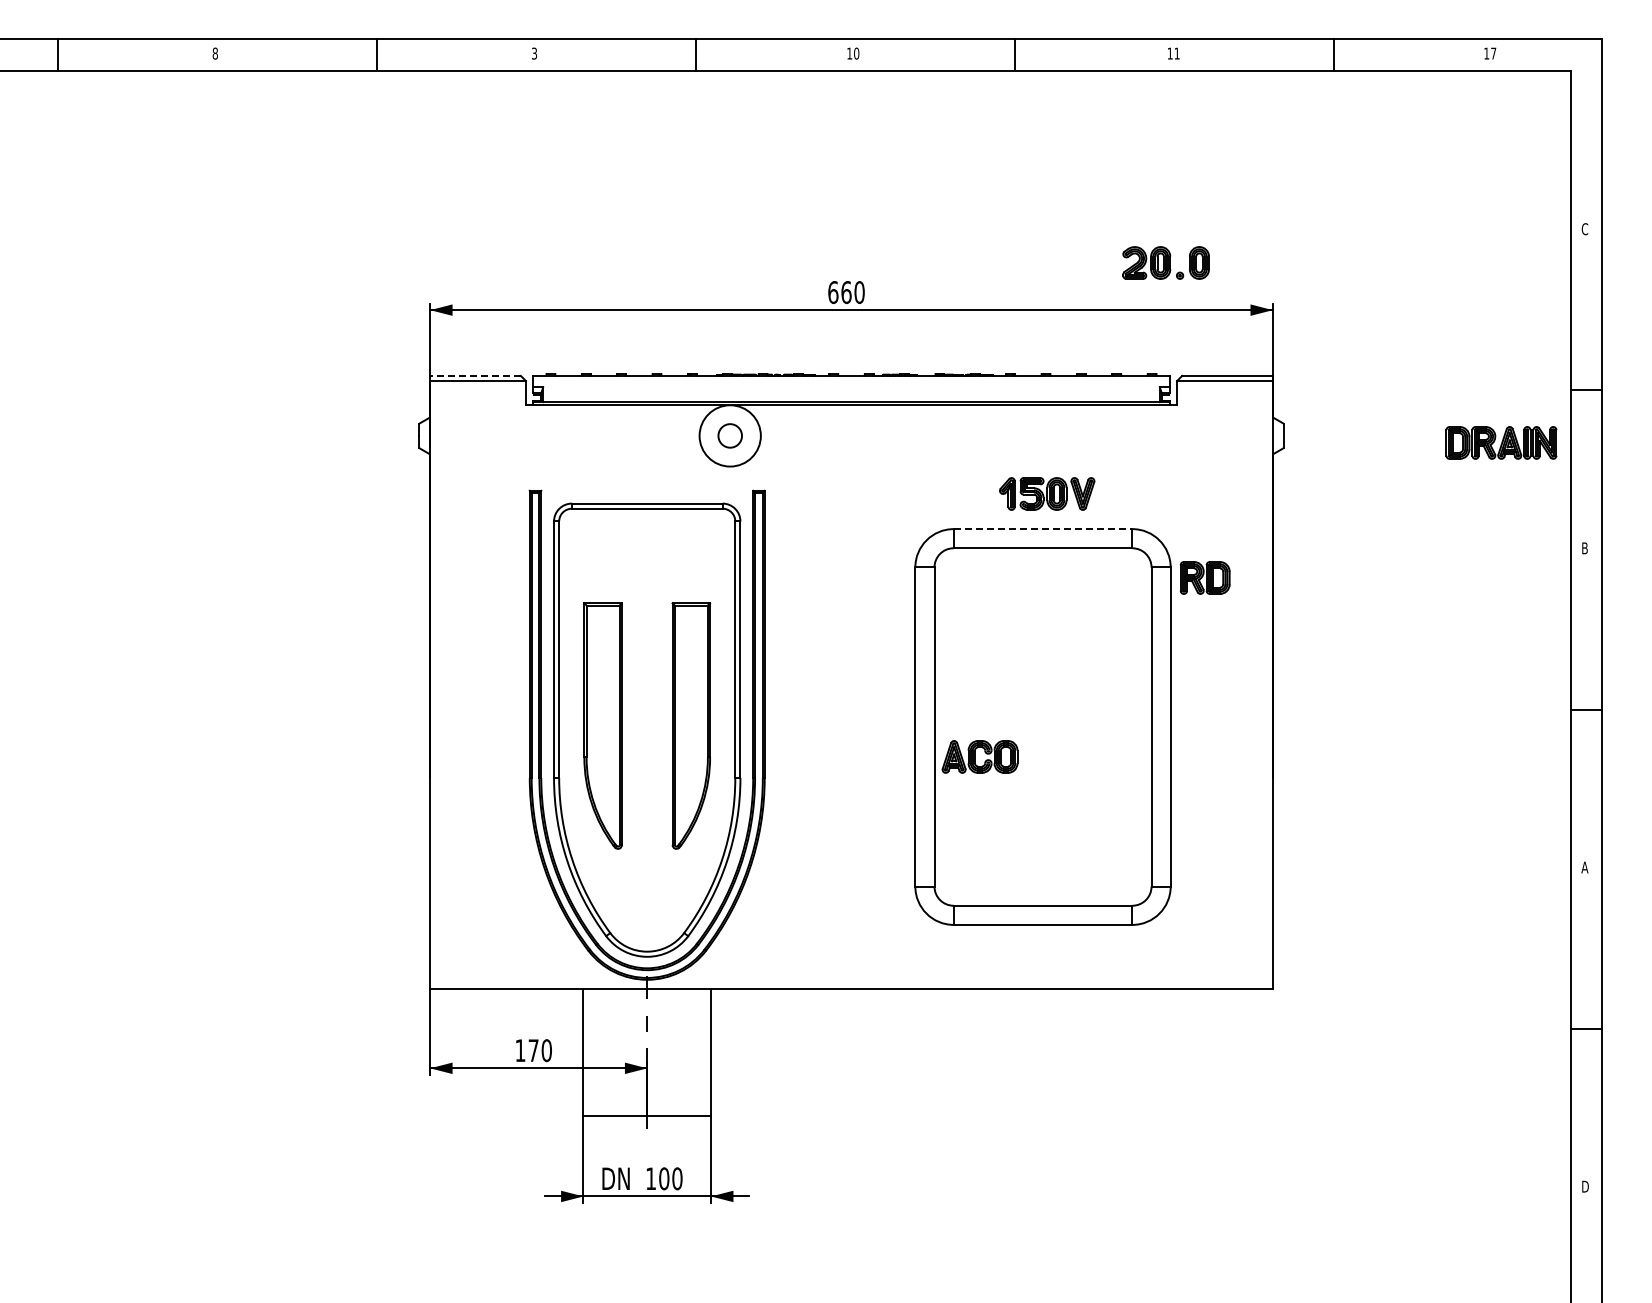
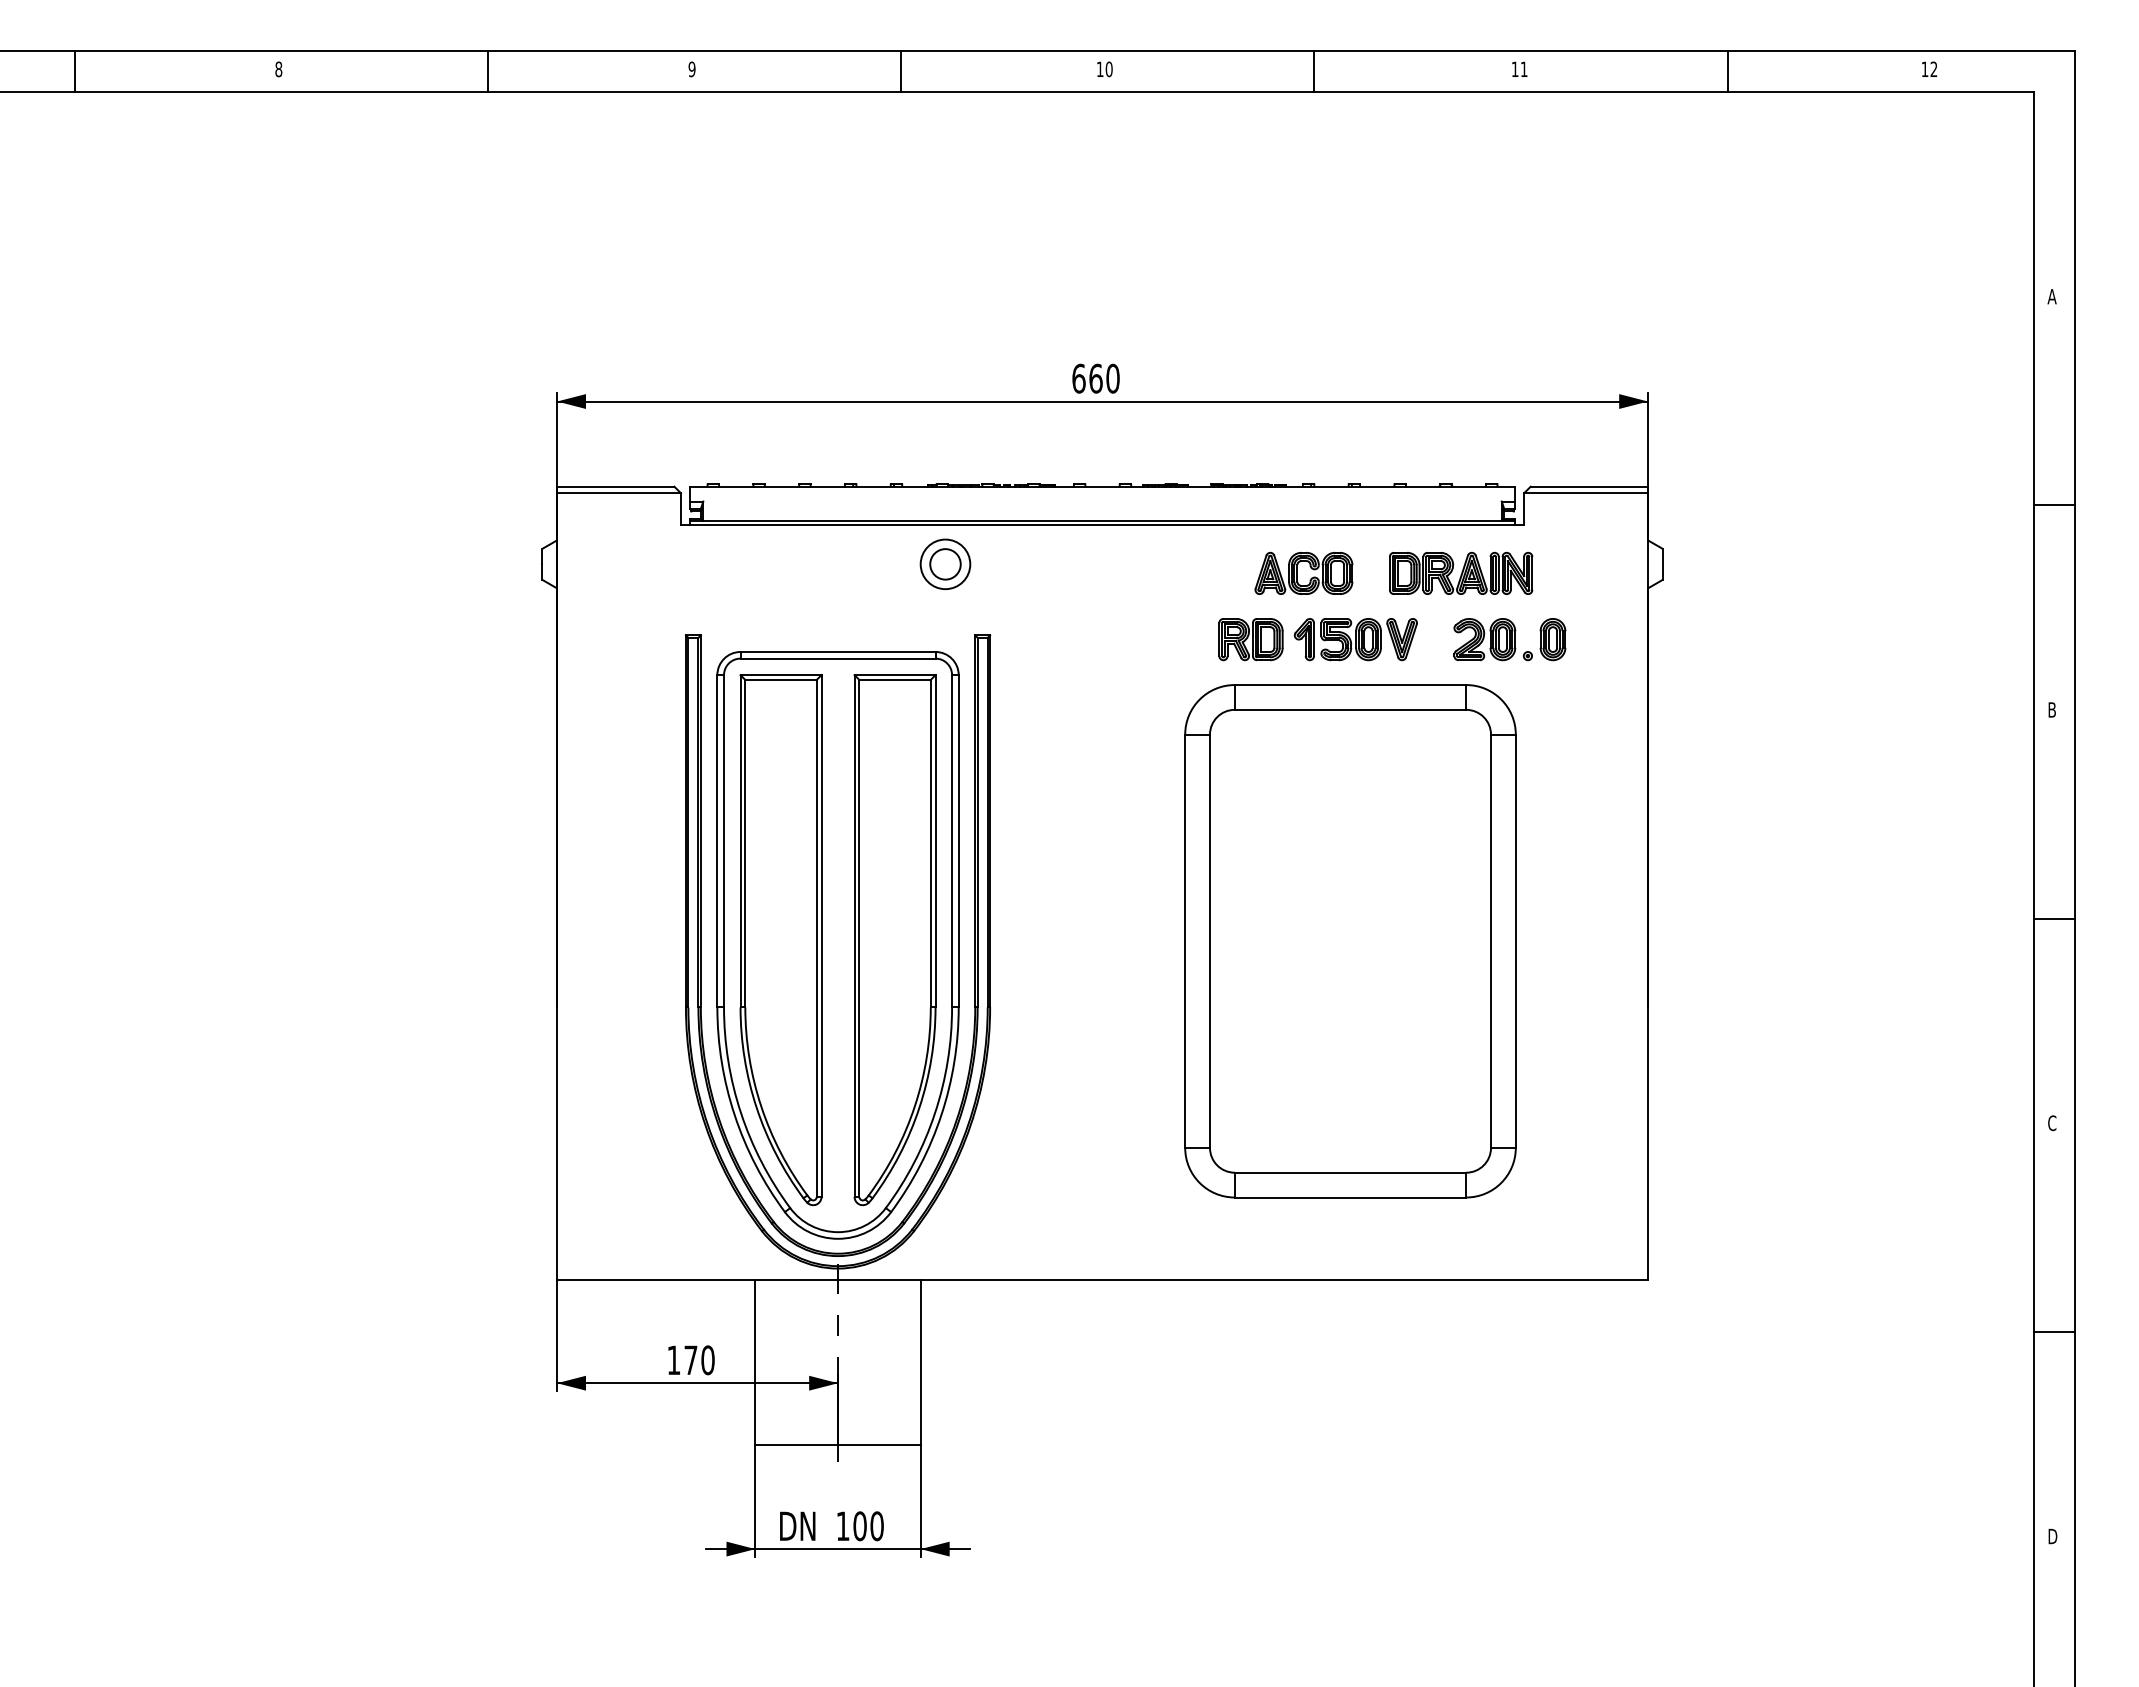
text: (534, 53) -> (692, 69), 3 -> 9
text: (1493, 53) -> (1933, 69), 17 -> 12
text: (1584, 229) -> (2051, 297), C -> A
part: (1165, 262) -> (1509, 638), moved
line: (475, 375) -> (615, 486), dashed -> solid
circle: (730, 435) -> (945, 563), size x0.62
part: (1501, 442) -> (1461, 572), moved
line: (1043, 529) -> (1351, 685), dashed -> solid
part: (1204, 577) -> (1250, 638), moved
part: (602, 725) -> (780, 939), size x1.67
part: (691, 725) -> (895, 939), size x1.67
part: (979, 756) -> (1303, 572), moved
text: (1584, 867) -> (2051, 1123), A -> C

